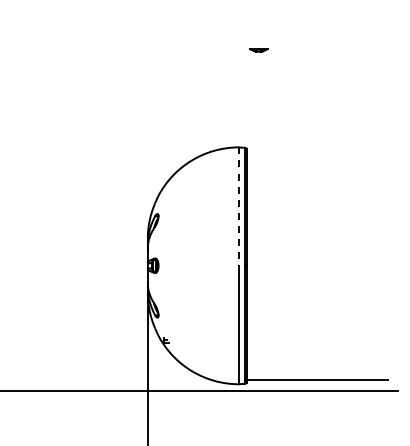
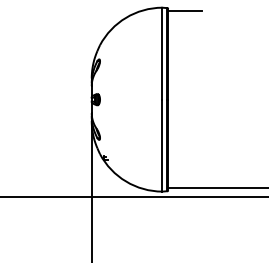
line: (267, 151) -> (184, 10), added
line: (238, 207) -> (162, 54), dashed -> solid

